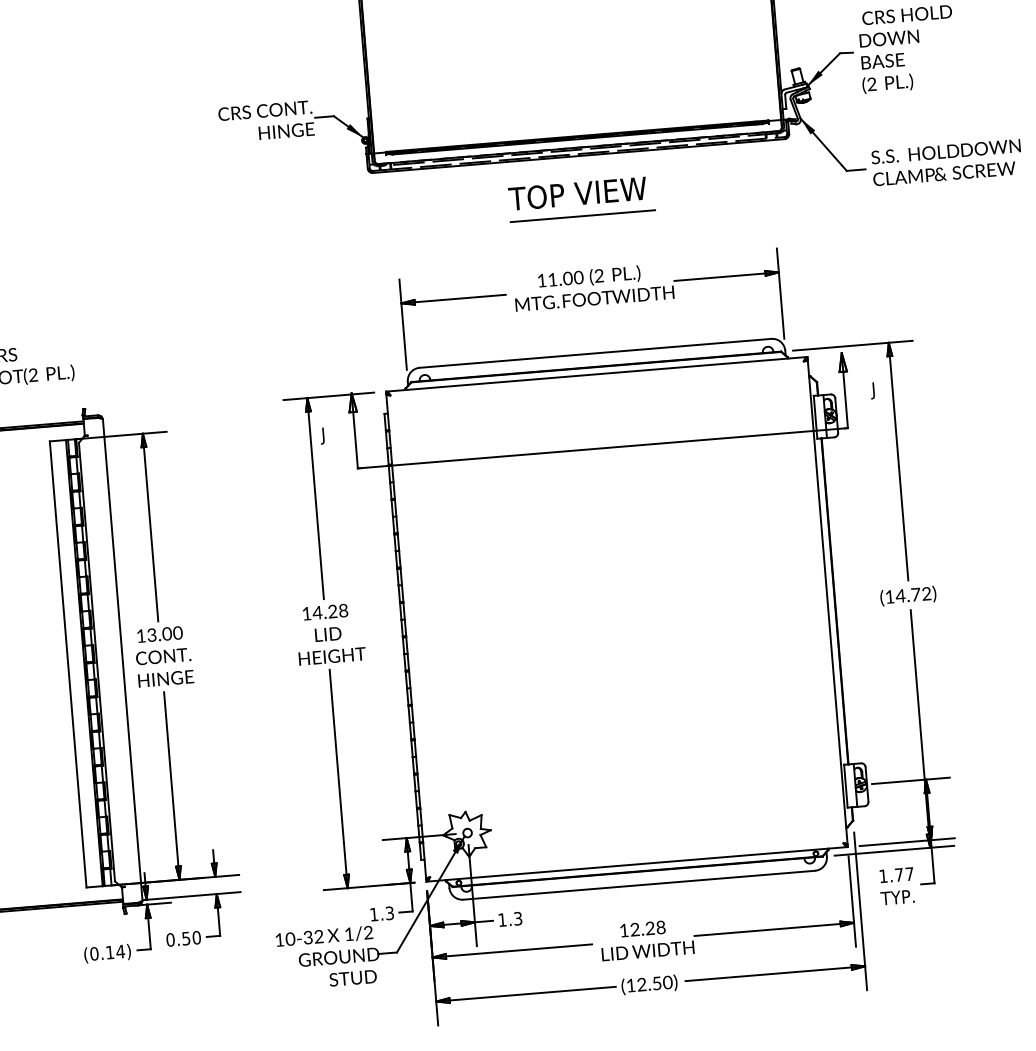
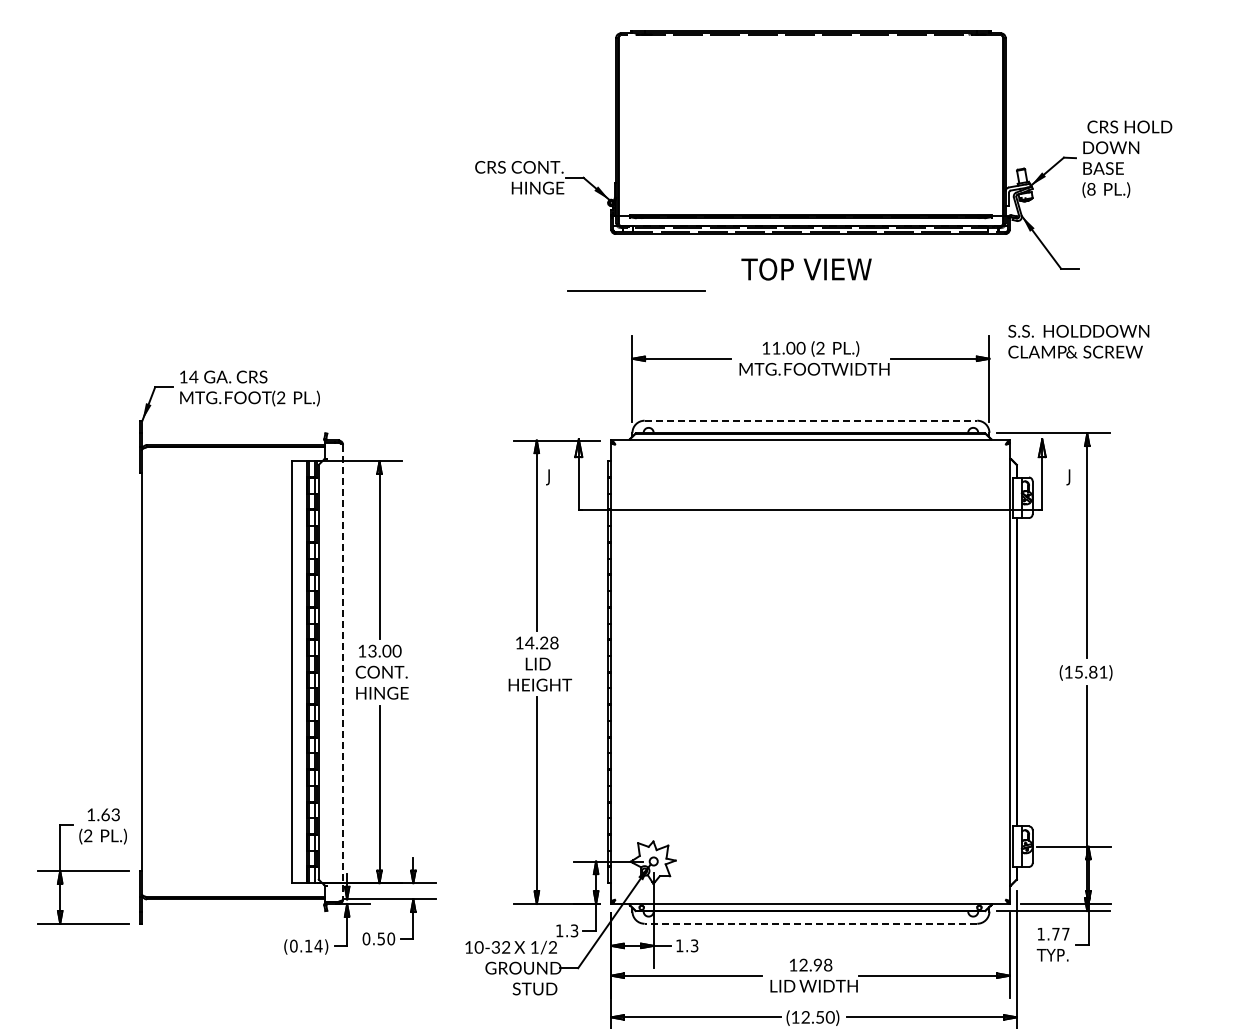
text: (872, 84) -> (1091, 189), (2 -> (8
text: (946, 162) -> (1078, 341), moved
line: (582, 215) -> (636, 290), moved
line: (596, 353) -> (811, 420), solid -> dashed
text: (912, 594) -> (1090, 671), (14.72) -> (15.81)
line: (123, 660) -> (343, 672), solid -> dashed
line: (638, 885) -> (810, 923), solid -> dashed
text: (649, 928) -> (817, 965), 12.28 -> 12.98

